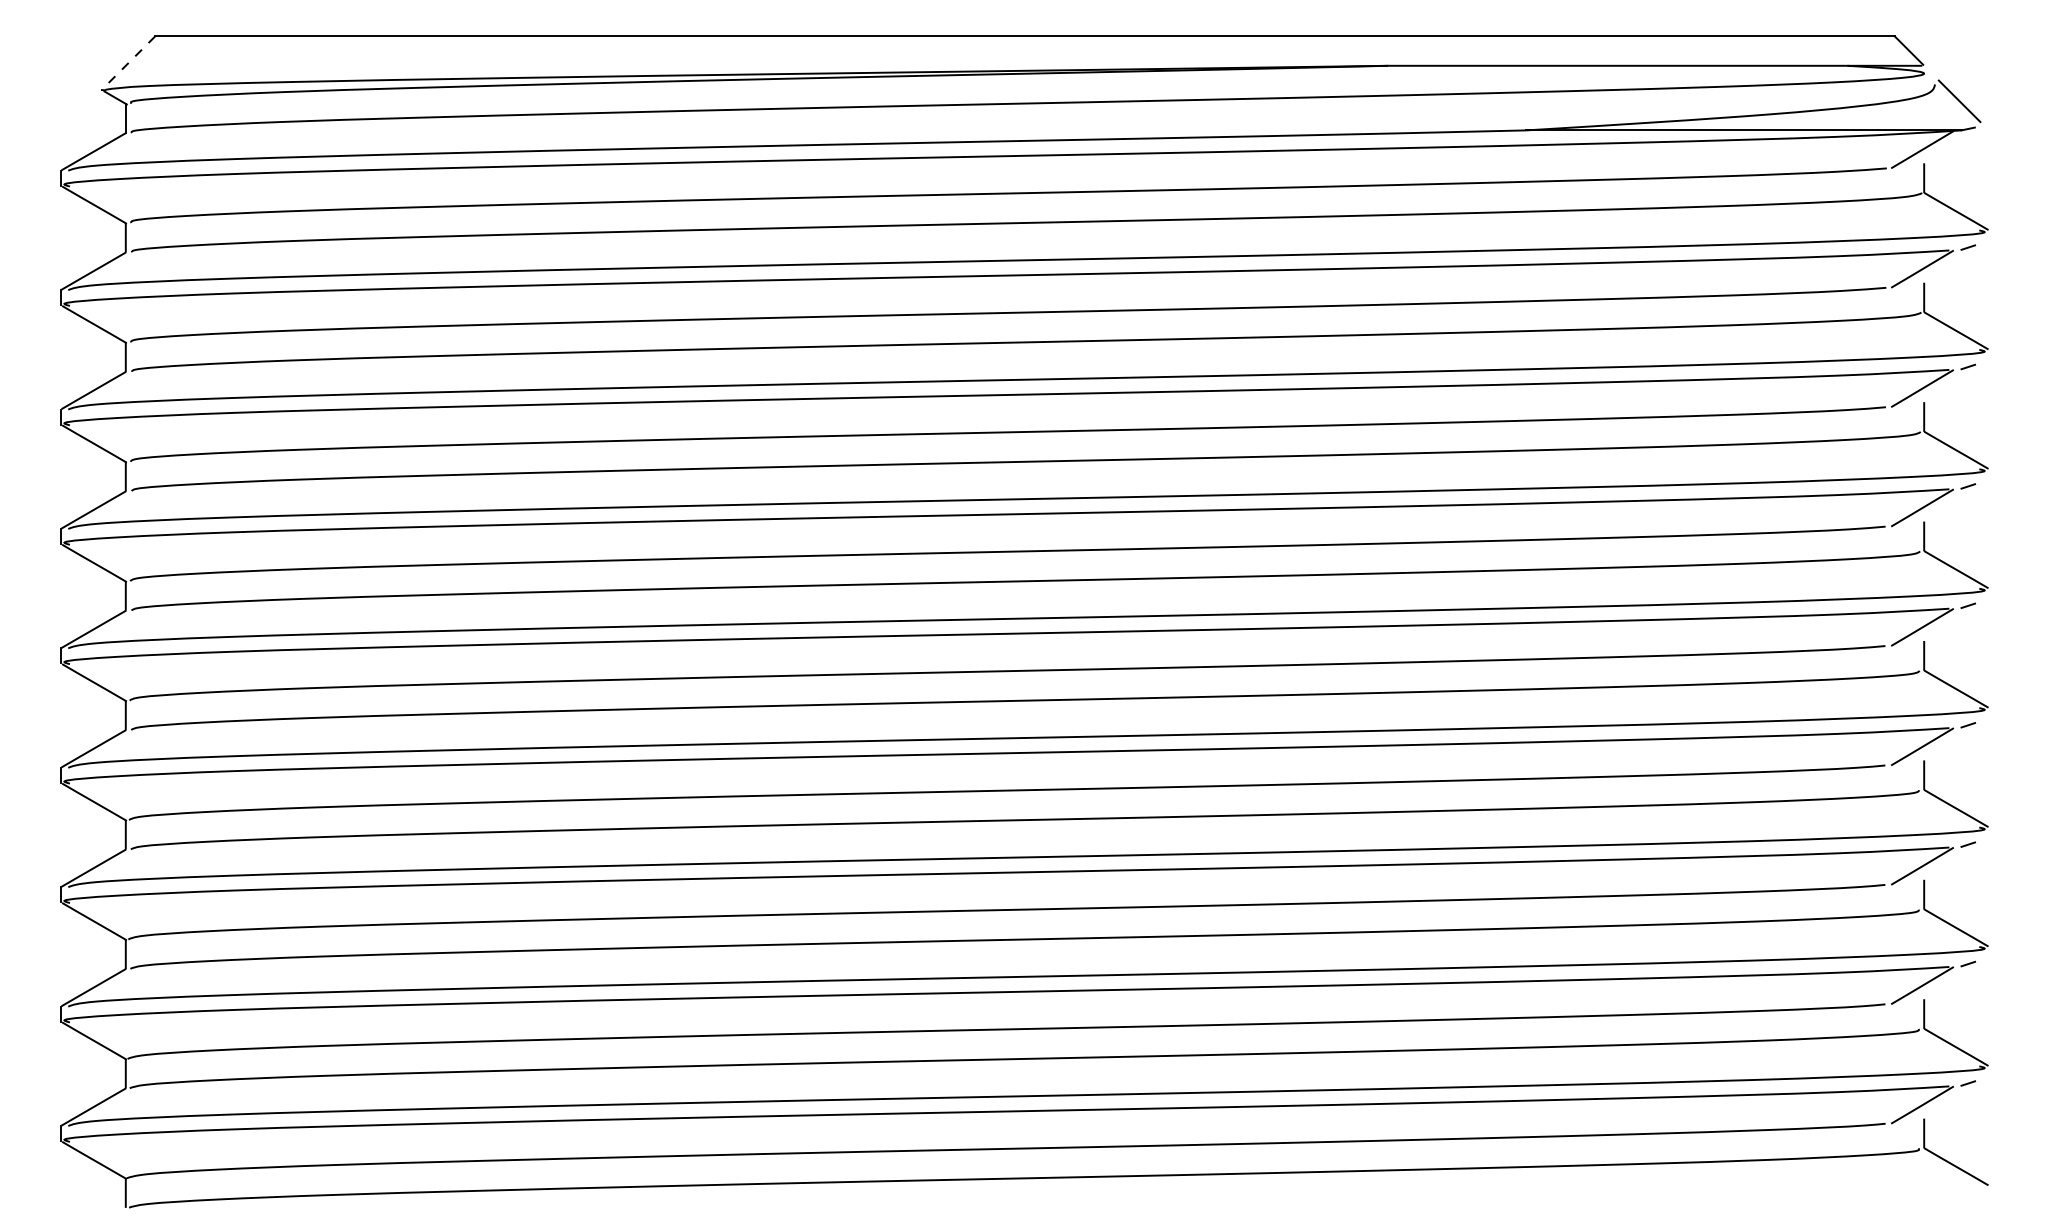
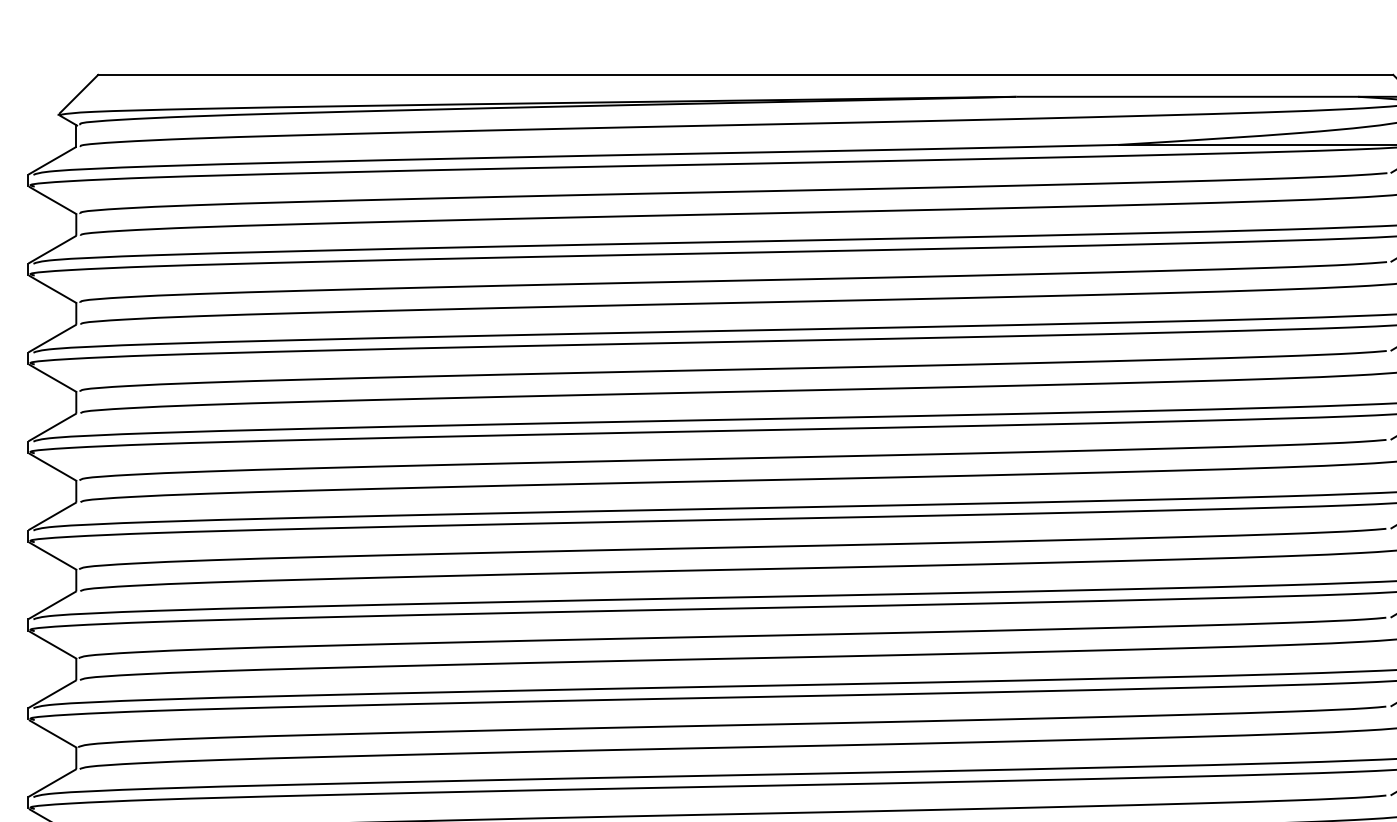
line: (129, 62) -> (79, 94), dashed -> solid

